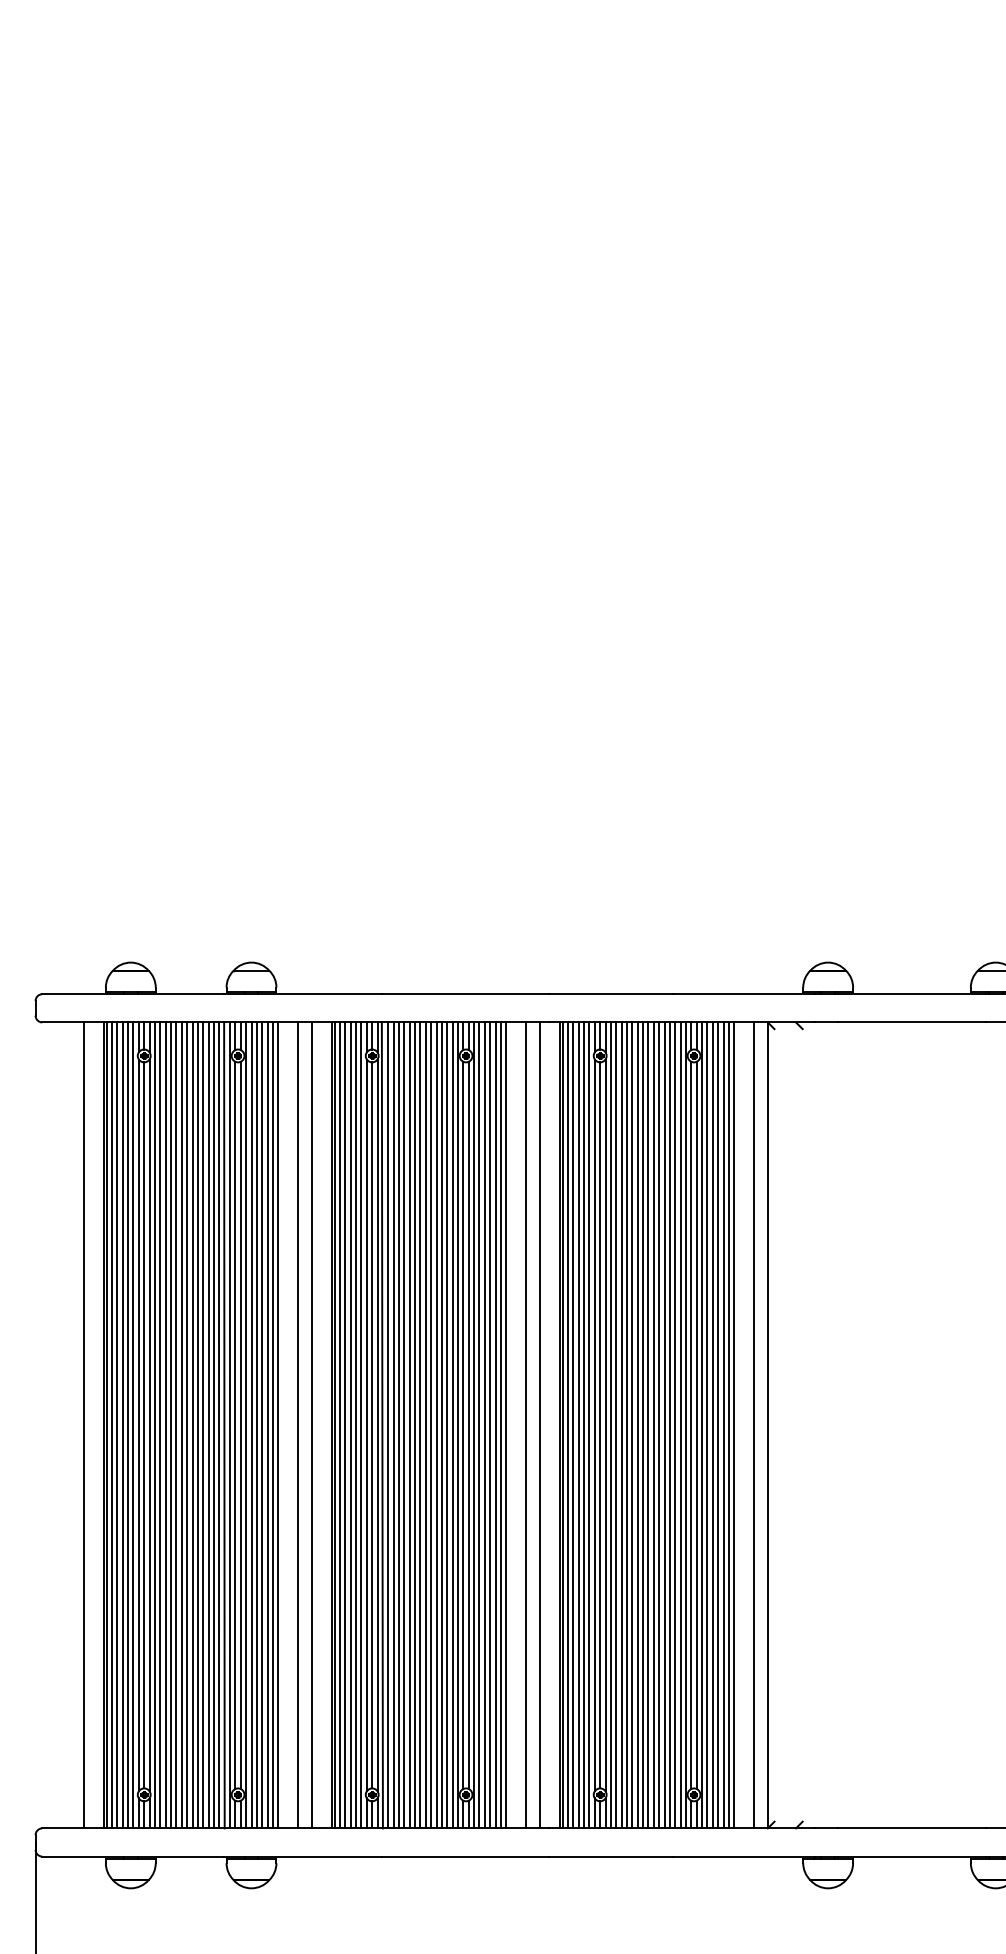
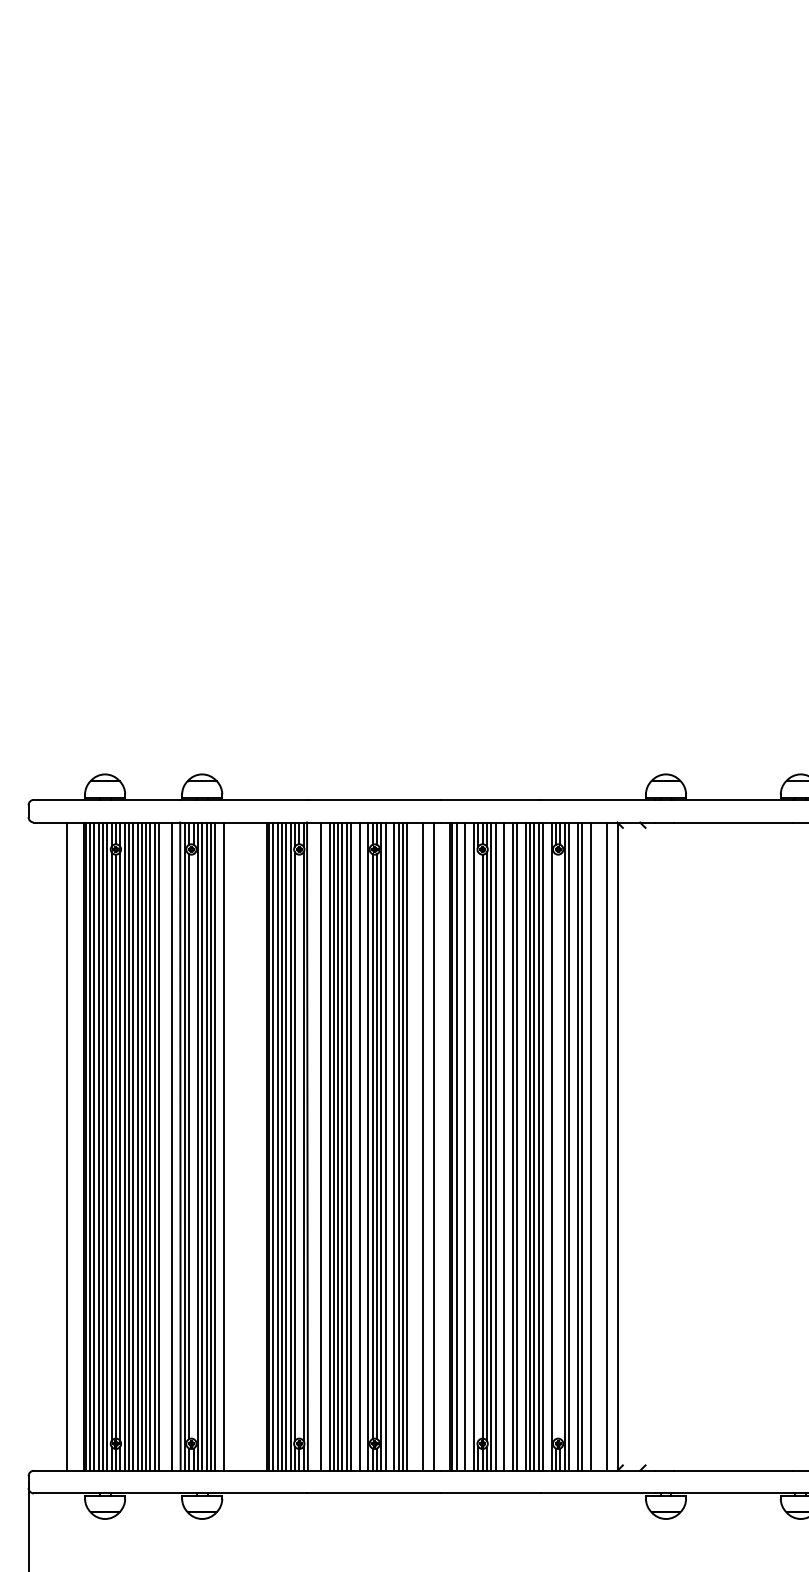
line: (203, 1425) -> (163, 1146), removed
line: (208, 1425) -> (167, 1146), removed
line: (219, 1425) -> (176, 1146), removed
line: (240, 1425) -> (193, 1146), removed
line: (272, 1425) -> (219, 1146), removed
line: (298, 1425) -> (240, 1146), removed
line: (311, 1425) -> (250, 1146), removed
line: (372, 1425) -> (299, 1146), removed
line: (388, 1425) -> (312, 1146), removed
line: (393, 1425) -> (316, 1146), removed
line: (404, 1425) -> (325, 1146), removed
line: (441, 1425) -> (355, 1146), removed
line: (452, 1425) -> (363, 1146), removed
line: (484, 1425) -> (389, 1146), removed
line: (573, 1425) -> (461, 1146), removed
line: (584, 1425) -> (470, 1146), removed
line: (594, 1425) -> (478, 1146), removed
line: (621, 1425) -> (499, 1146), removed
line: (632, 1425) -> (508, 1146), removed
line: (648, 1425) -> (521, 1146), removed
line: (680, 1425) -> (547, 1146), removed
line: (691, 1425) -> (556, 1146), removed
line: (696, 1425) -> (560, 1146), removed
line: (712, 1425) -> (573, 1146), removed
line: (728, 1425) -> (585, 1146), removed

